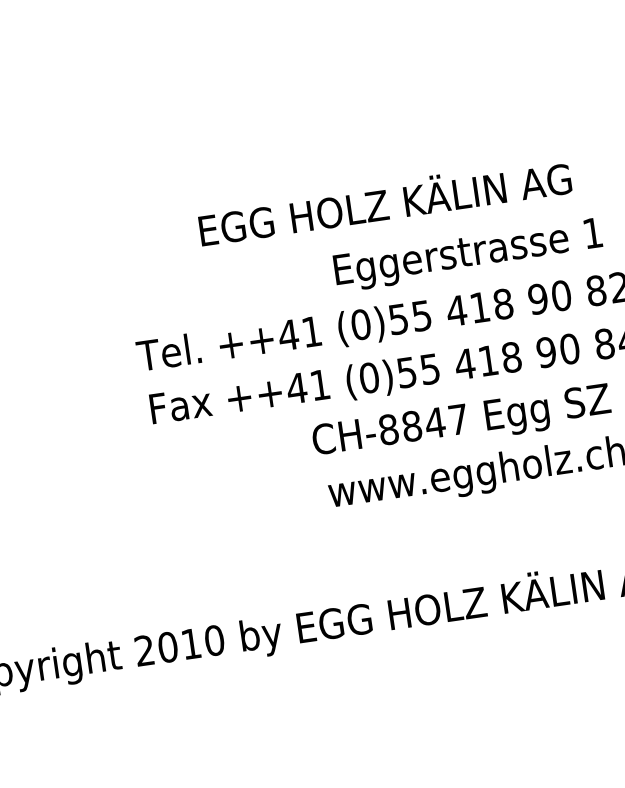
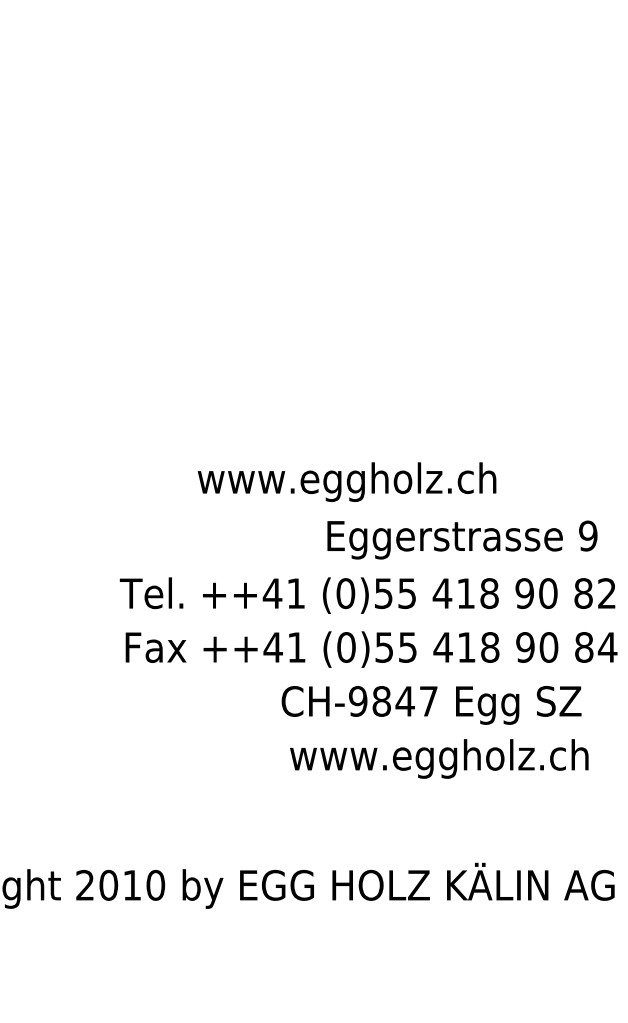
text: (383, 205) -> (385, 478), EGG HOLZ KÄLIN AG -> www.eggholz.ch
text: (592, 232) -> (588, 535), 1 -> 9
text: (388, 429) -> (358, 701), CH-8847 -> CH-9847

